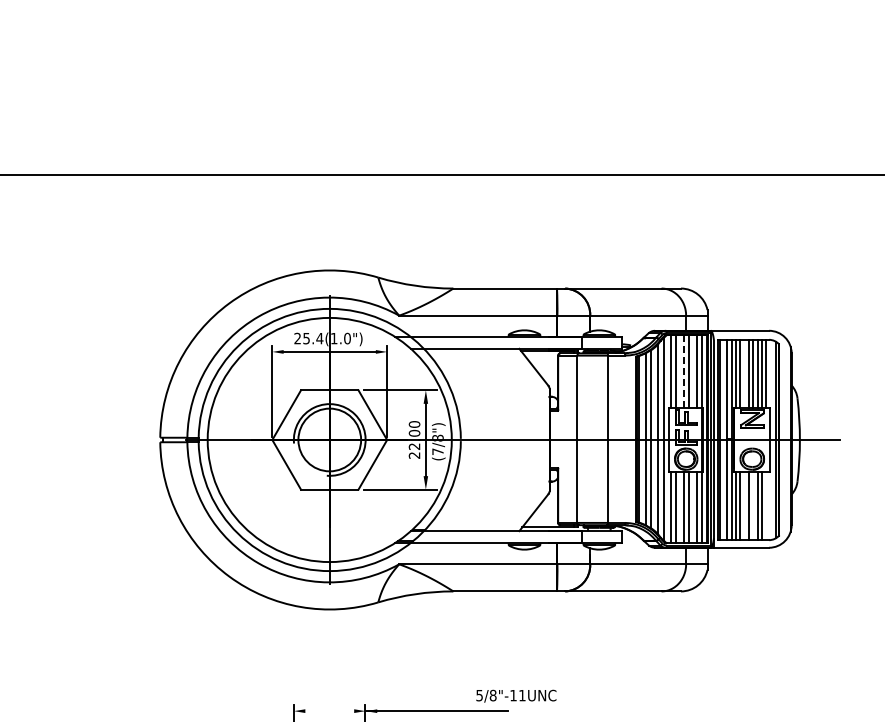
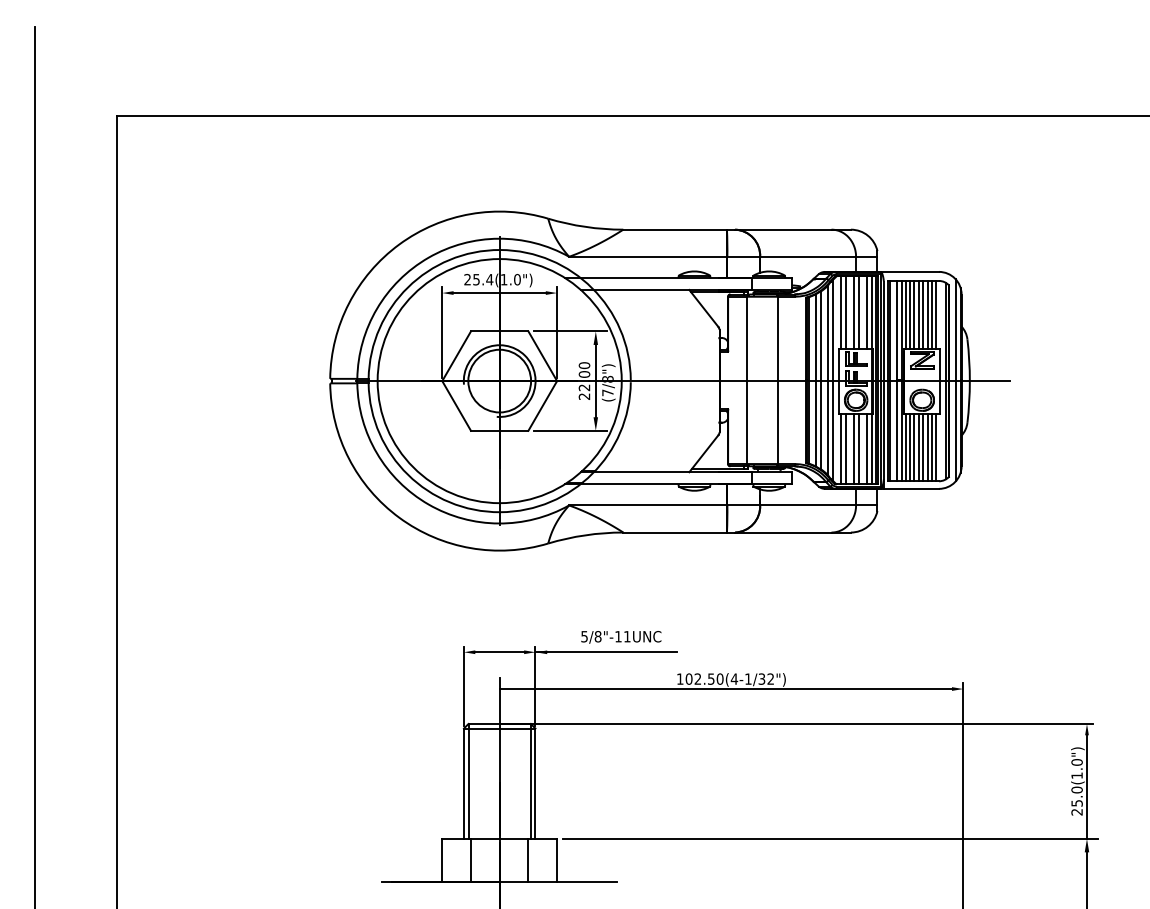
line: (683, 372) -> (853, 313), dashed -> solid
line: (744, 373) -> (914, 314), added
line: (785, 439) -> (955, 380), added
line: (744, 506) -> (914, 447), added
line: (753, 506) -> (923, 447), added
line: (766, 506) -> (936, 447), added
text: (516, 696) -> (621, 637), moved
line: (329, 711) -> (499, 652), added

